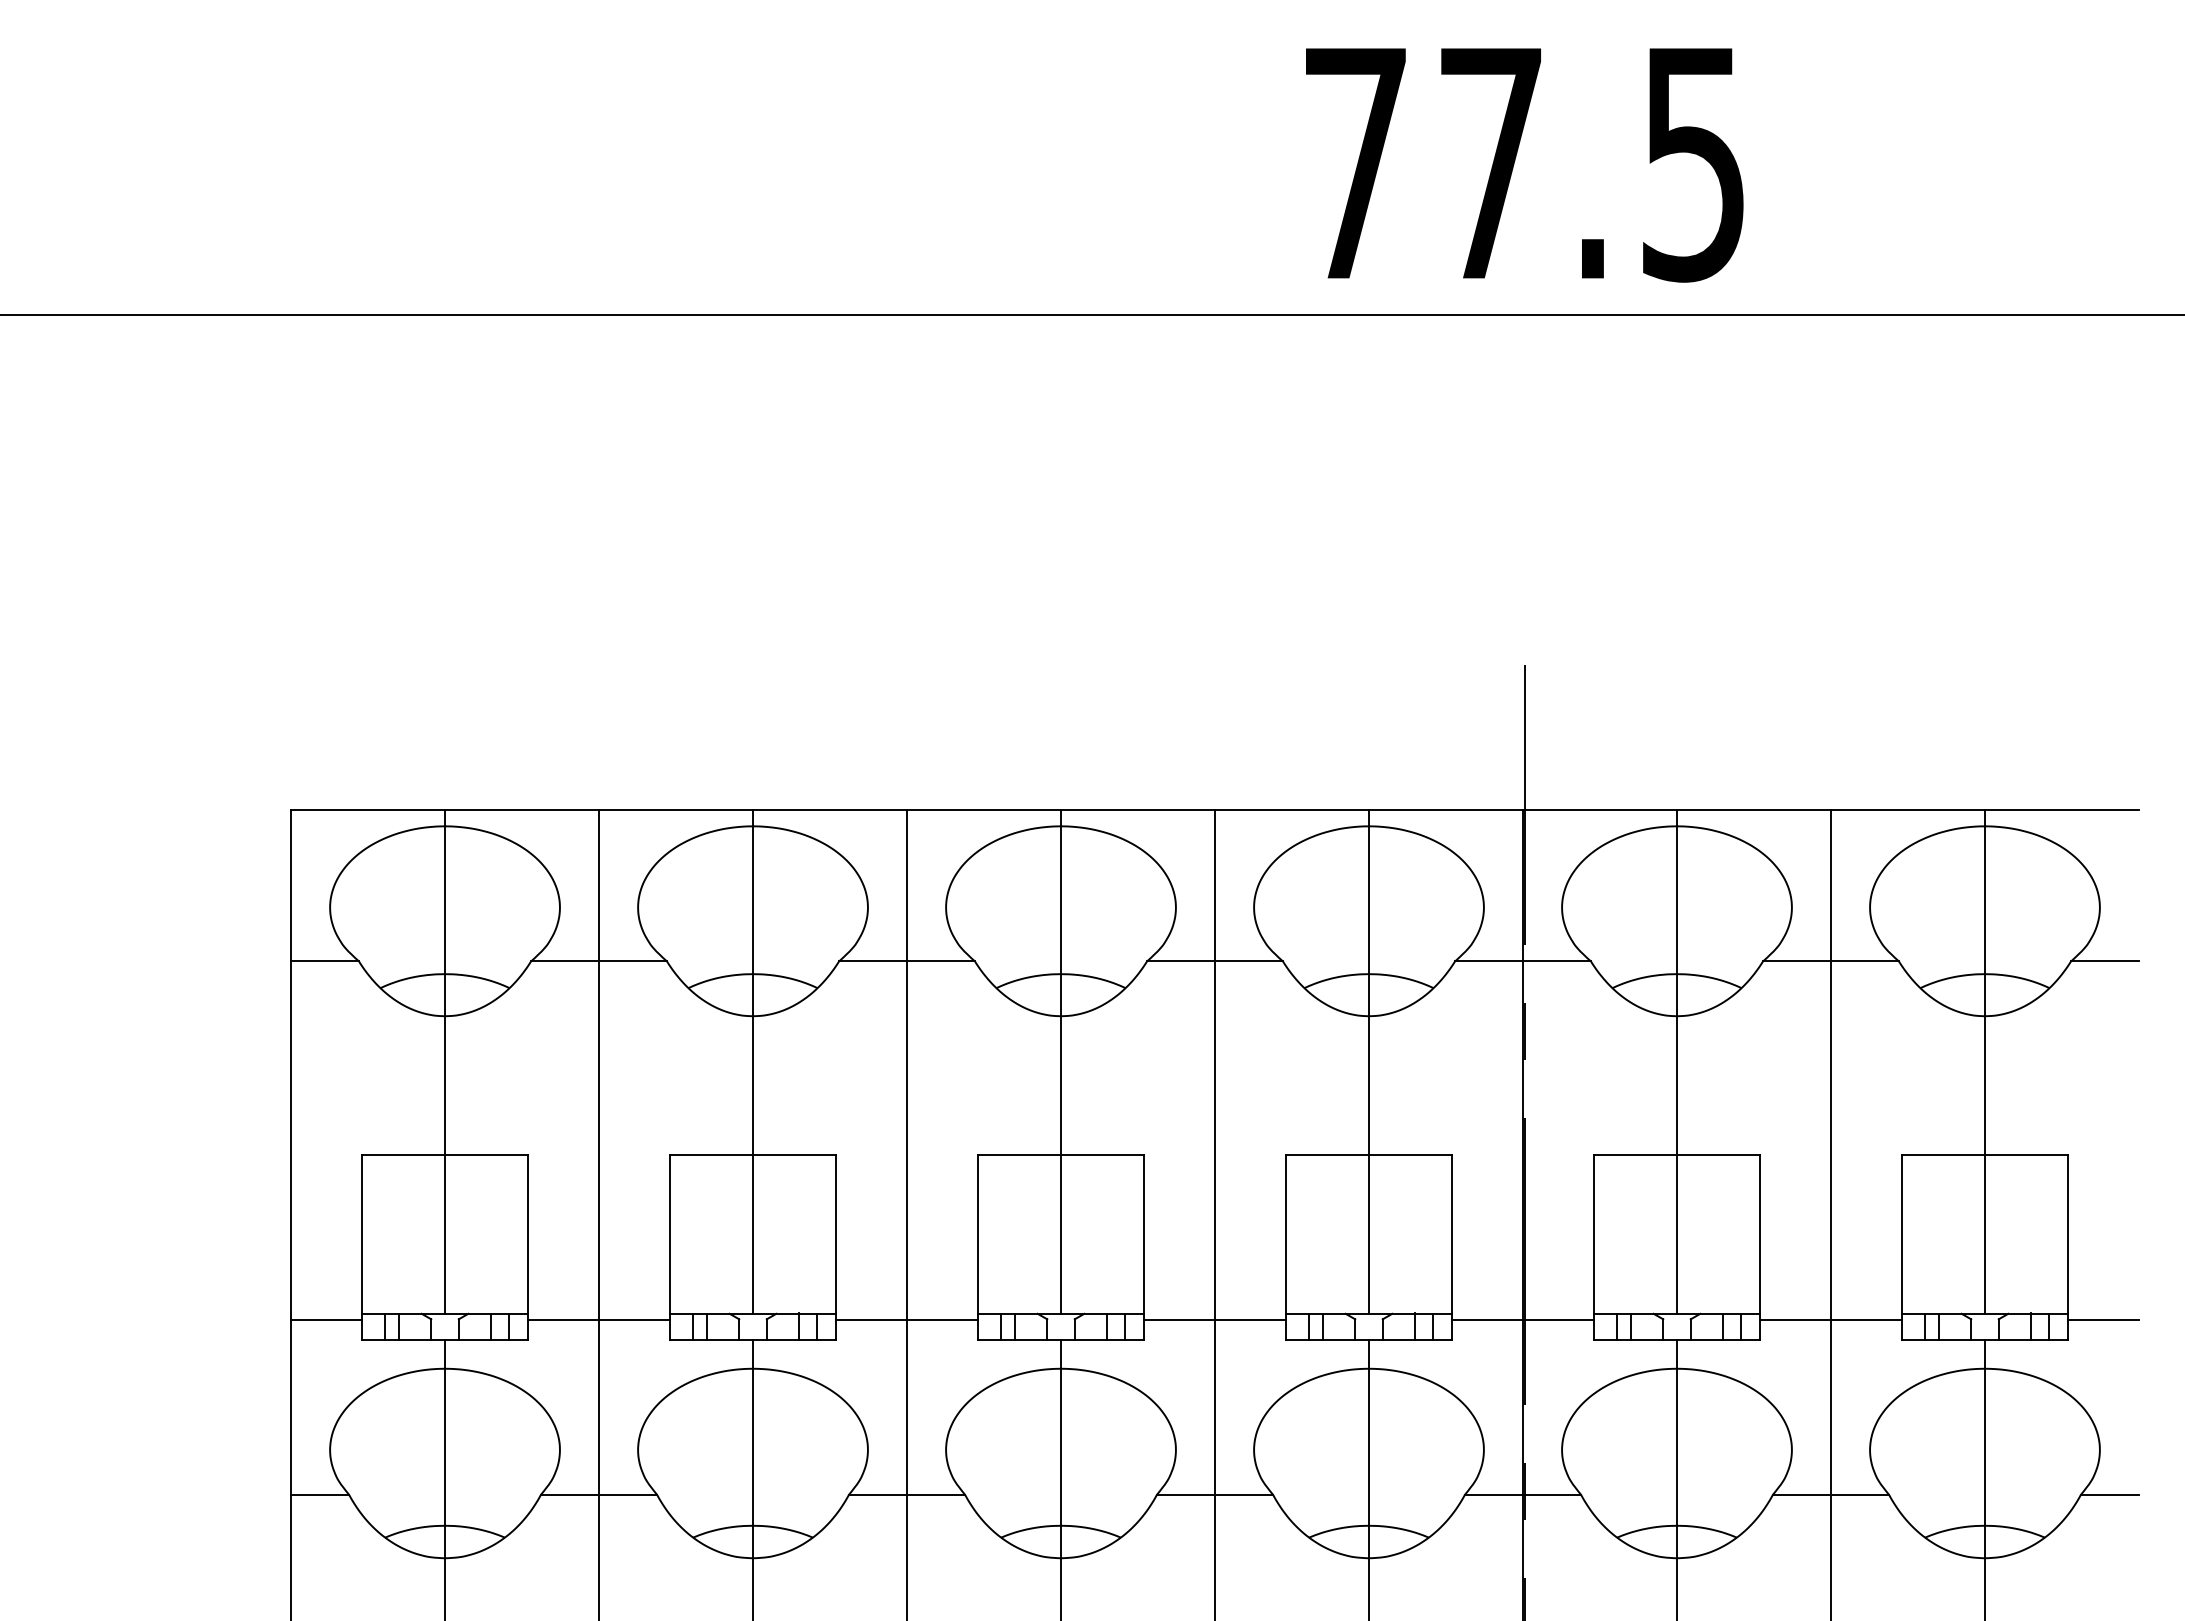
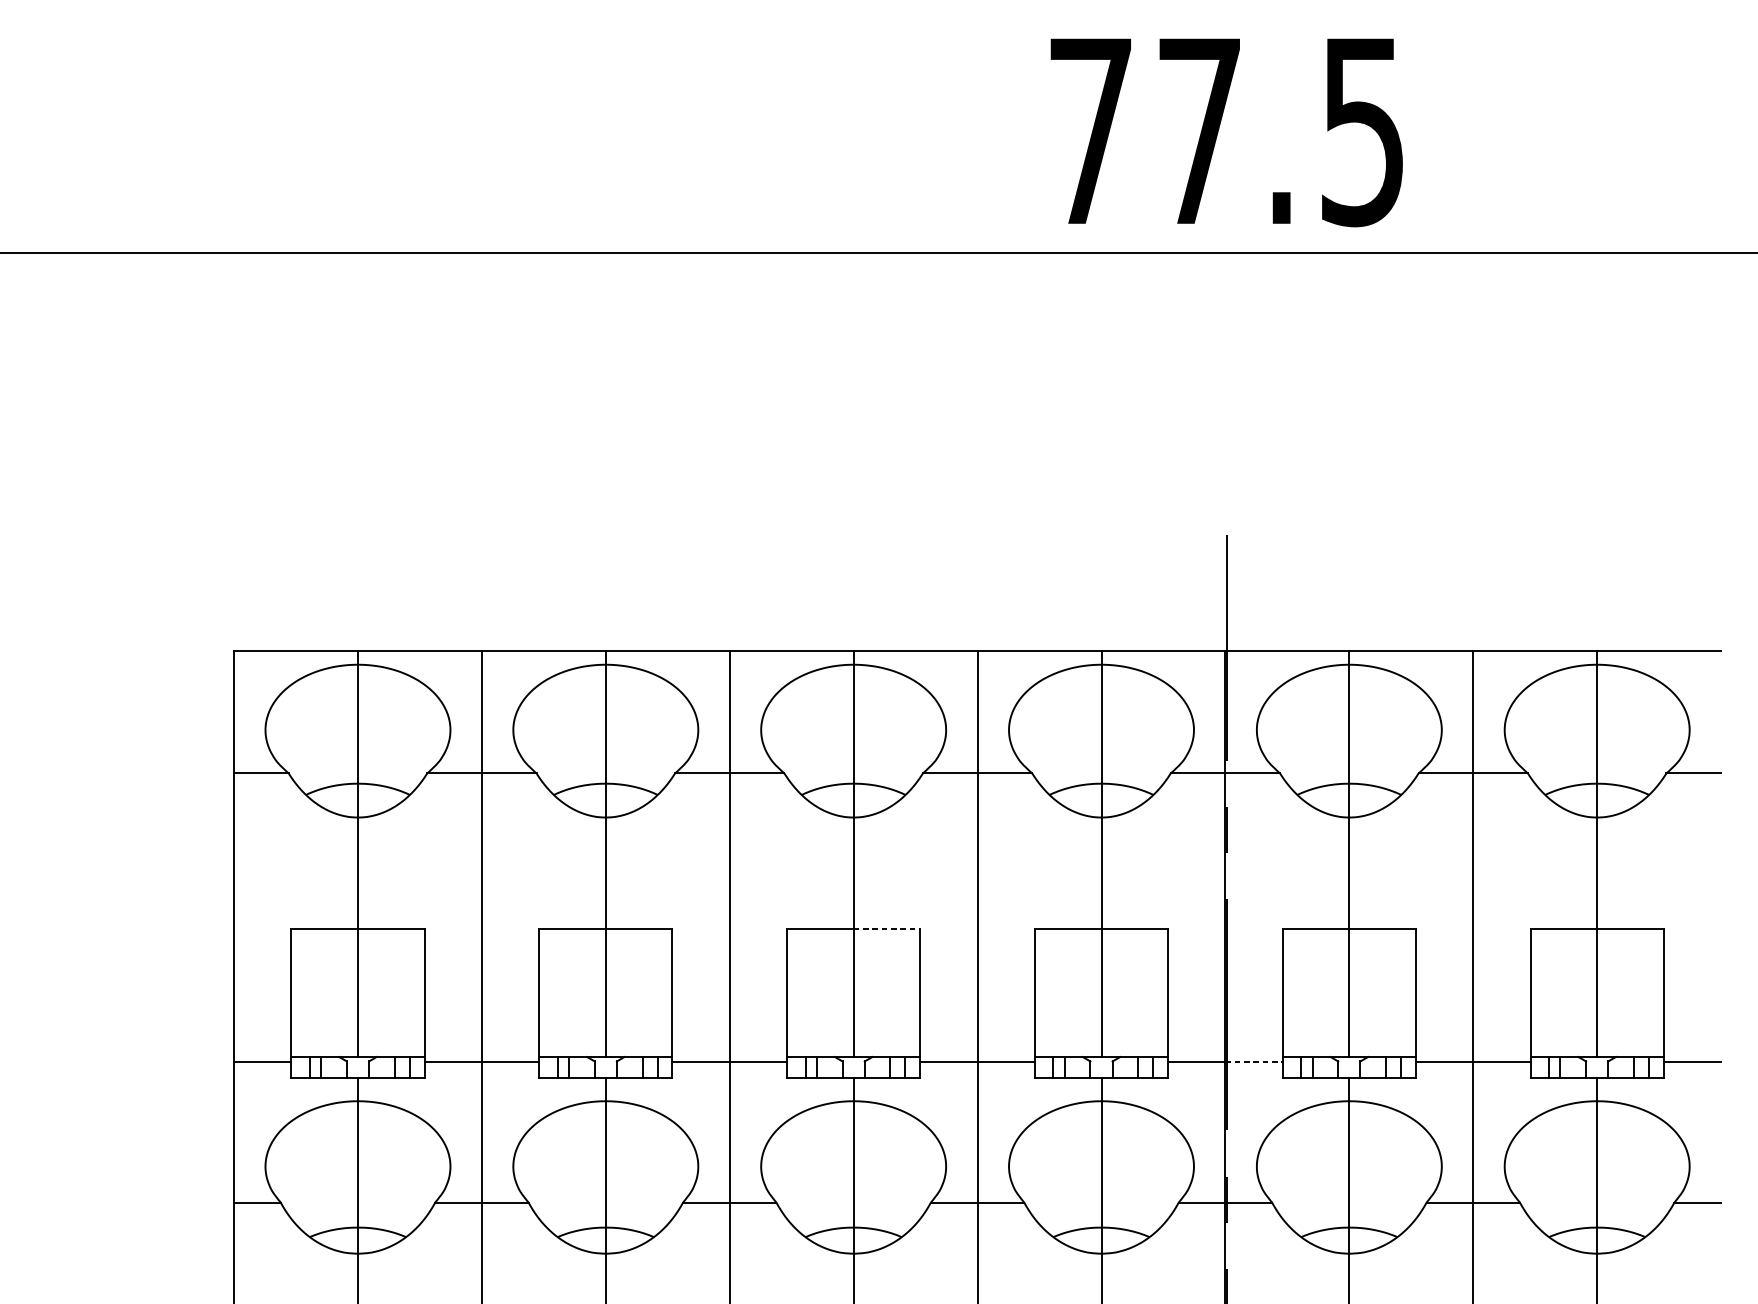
line: (1102, 1154) -> (887, 928), solid -> dashed
line: (1558, 1320) -> (1253, 1062), solid -> dashed

